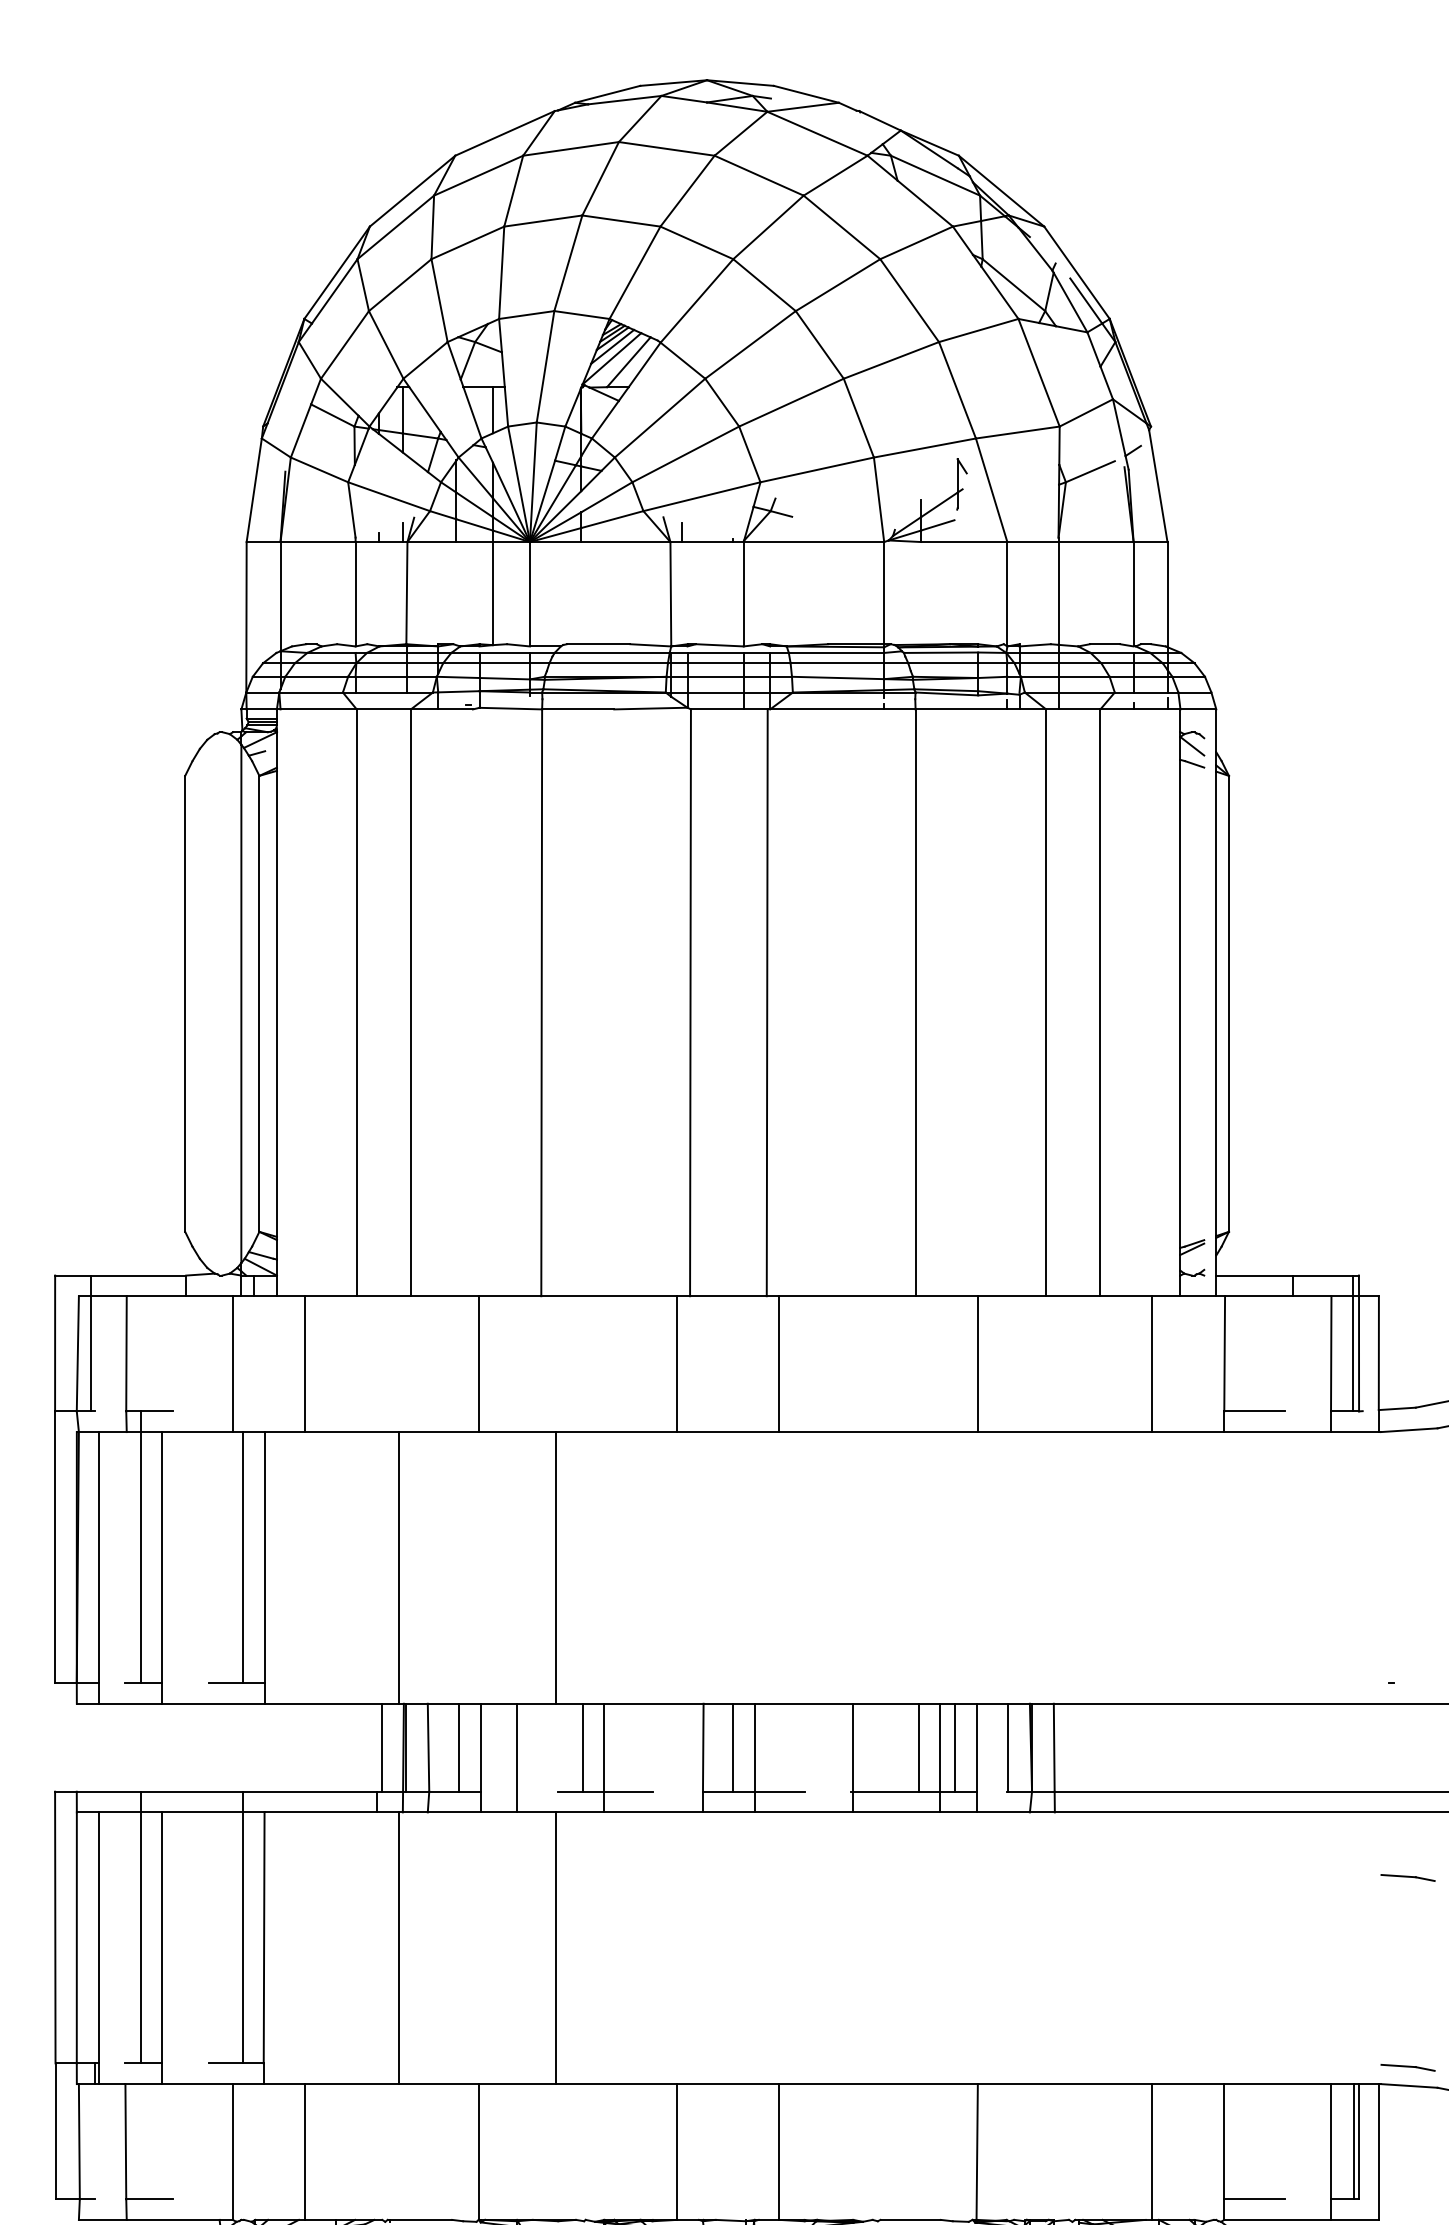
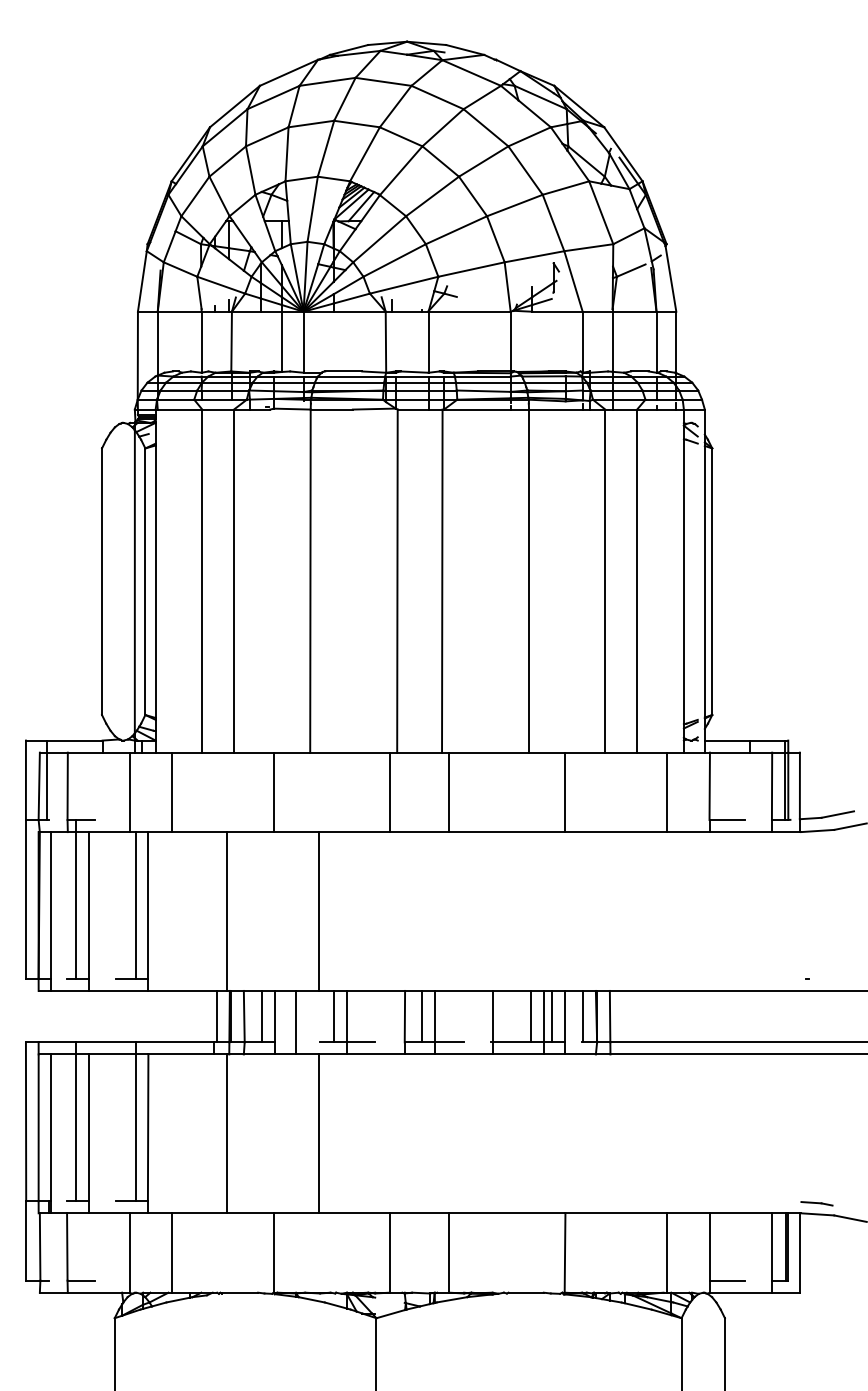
line: (1407, 1877) -> (816, 1092), removed

